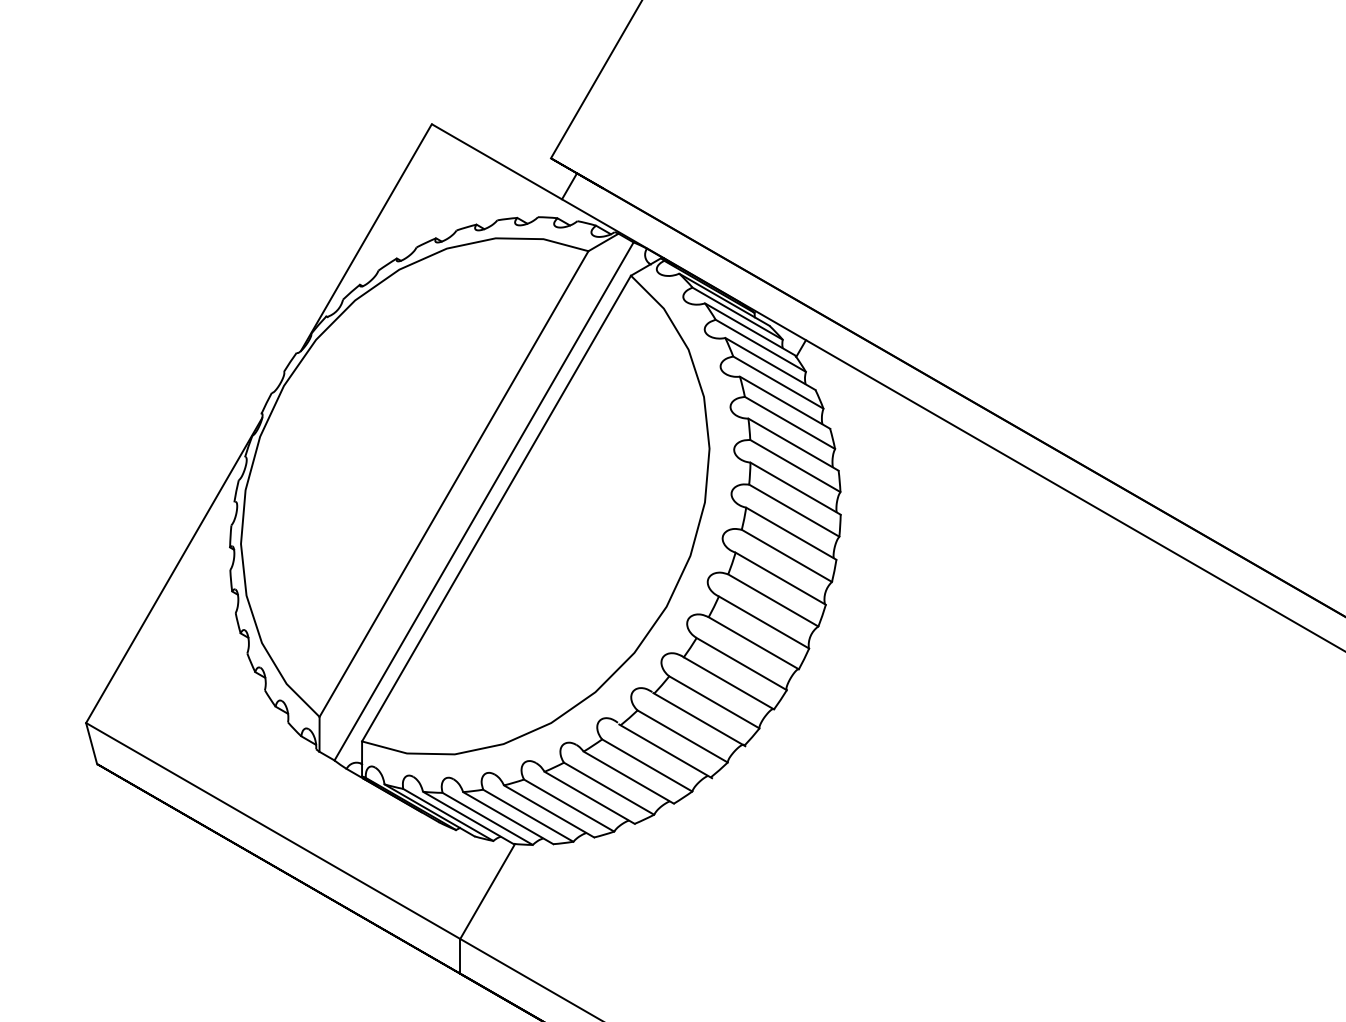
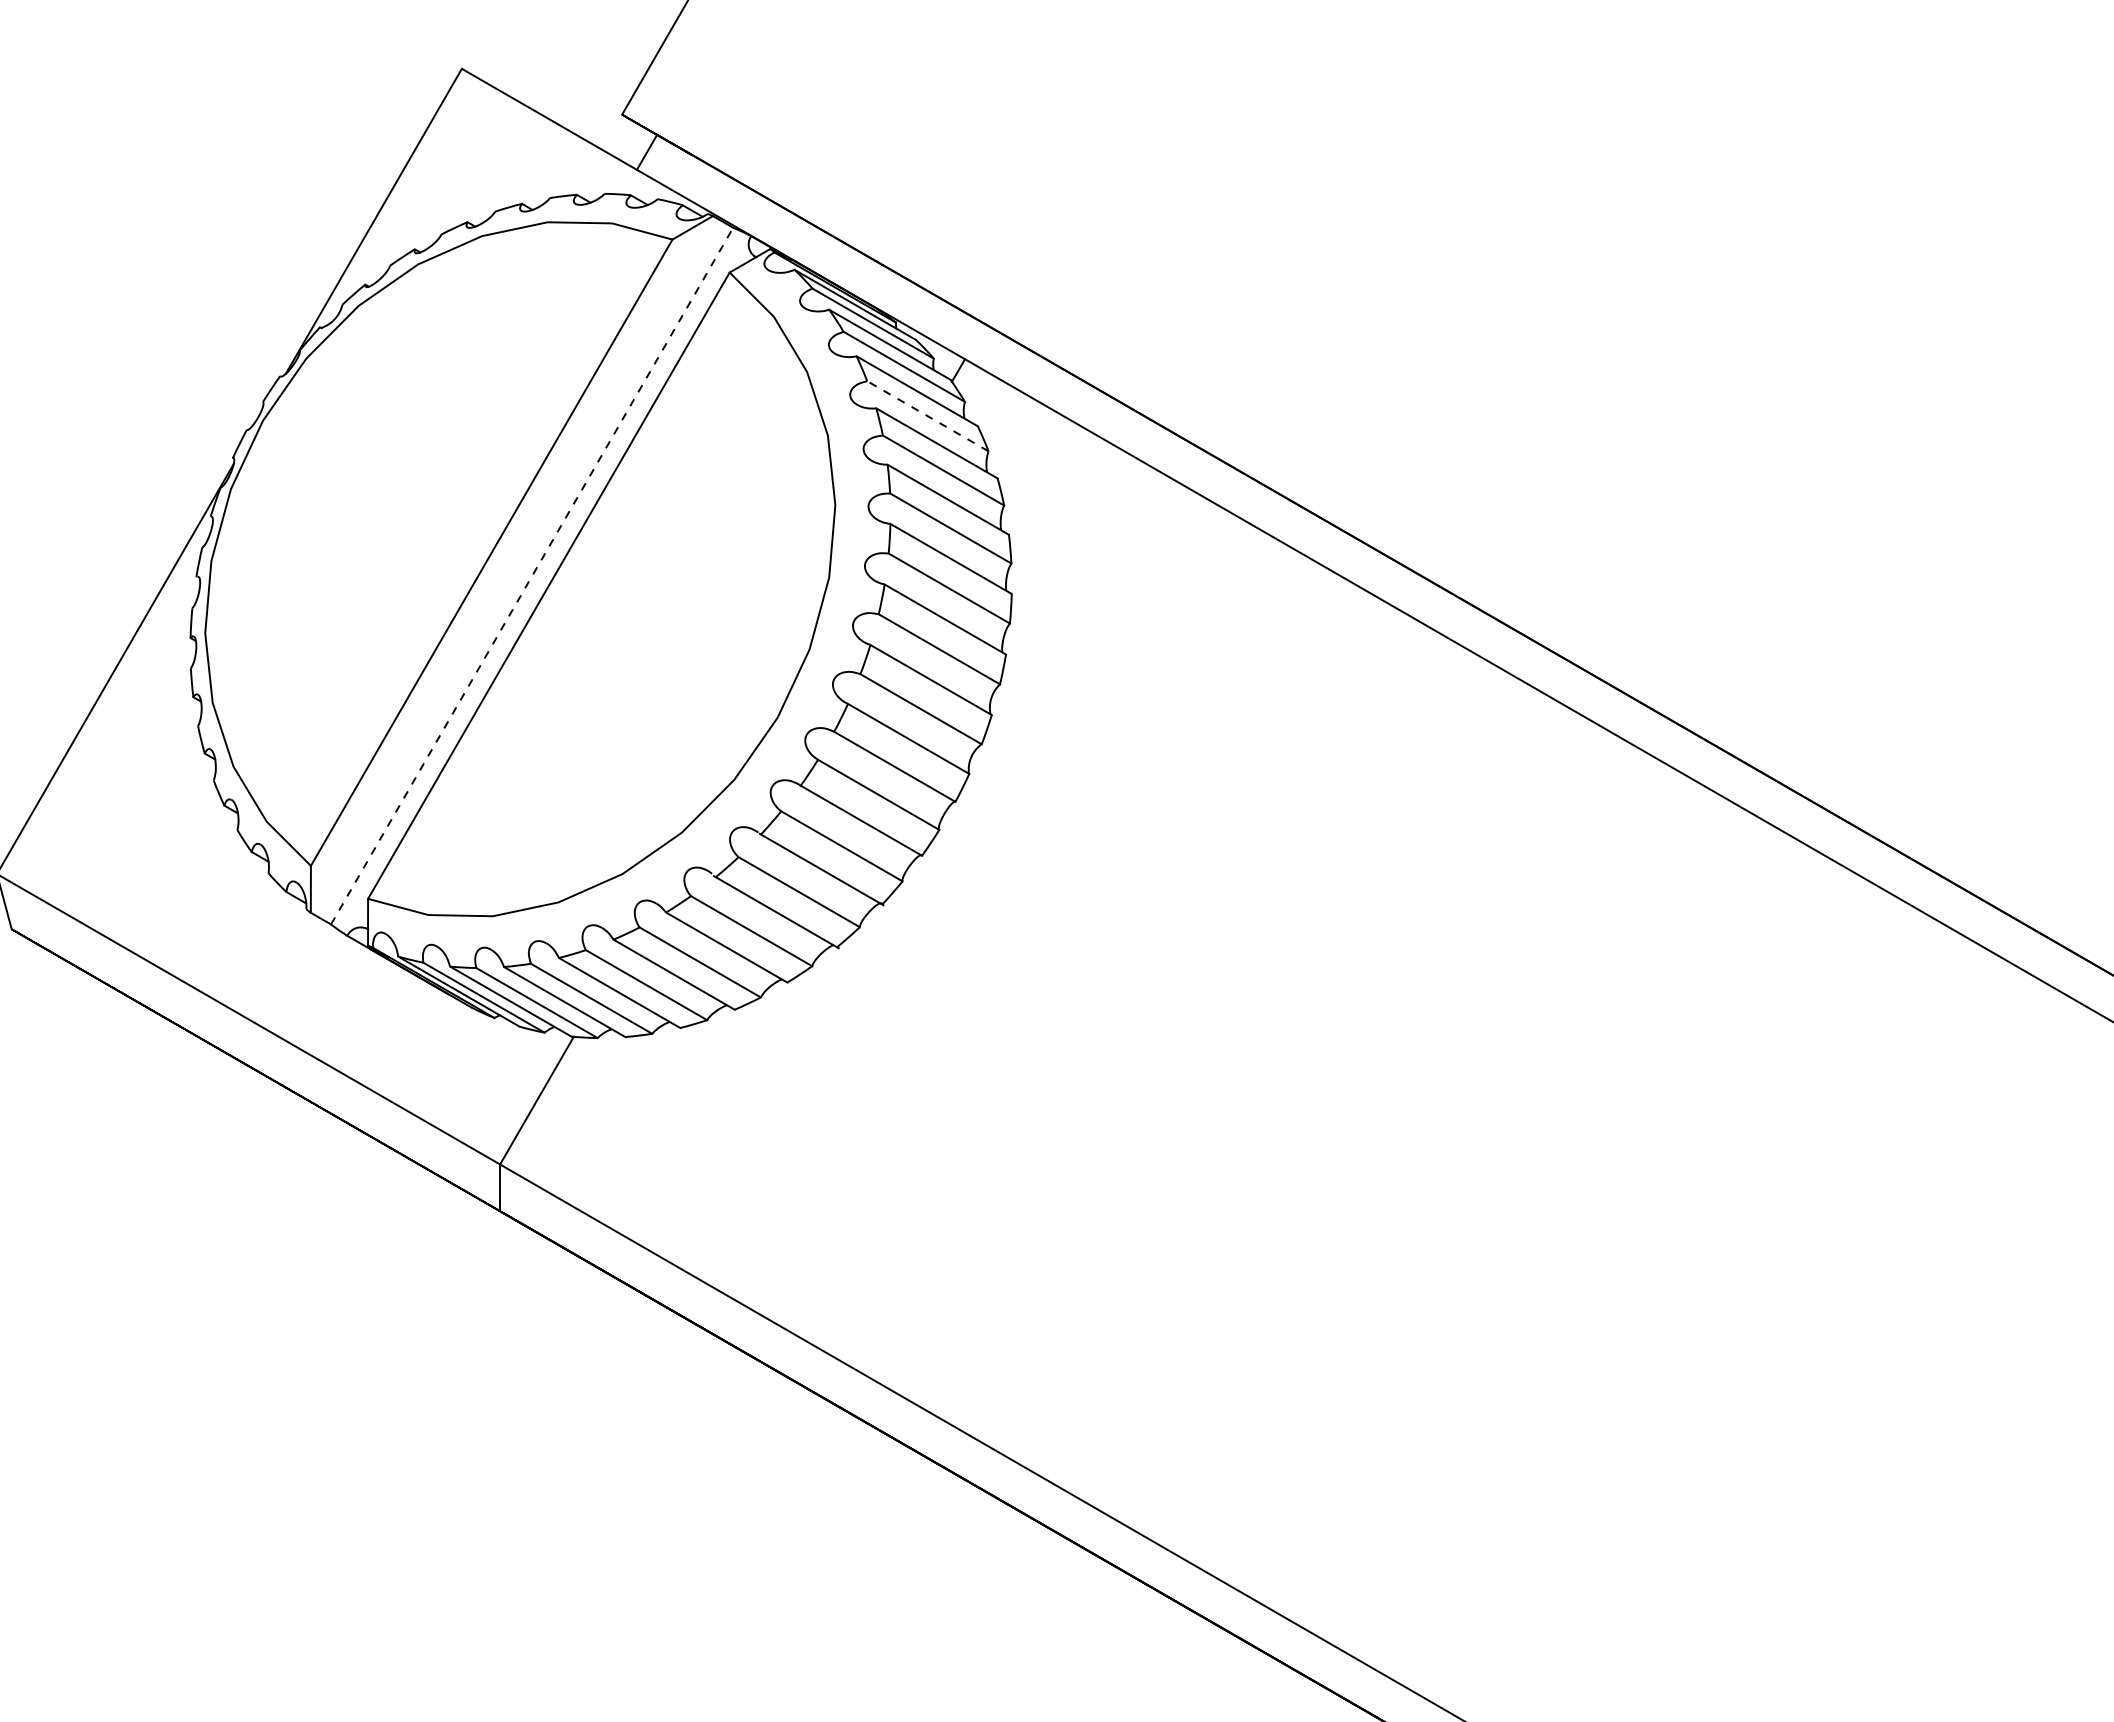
line: (778, 382) -> (927, 416), solid -> dashed
line: (484, 500) -> (532, 575), solid -> dashed

